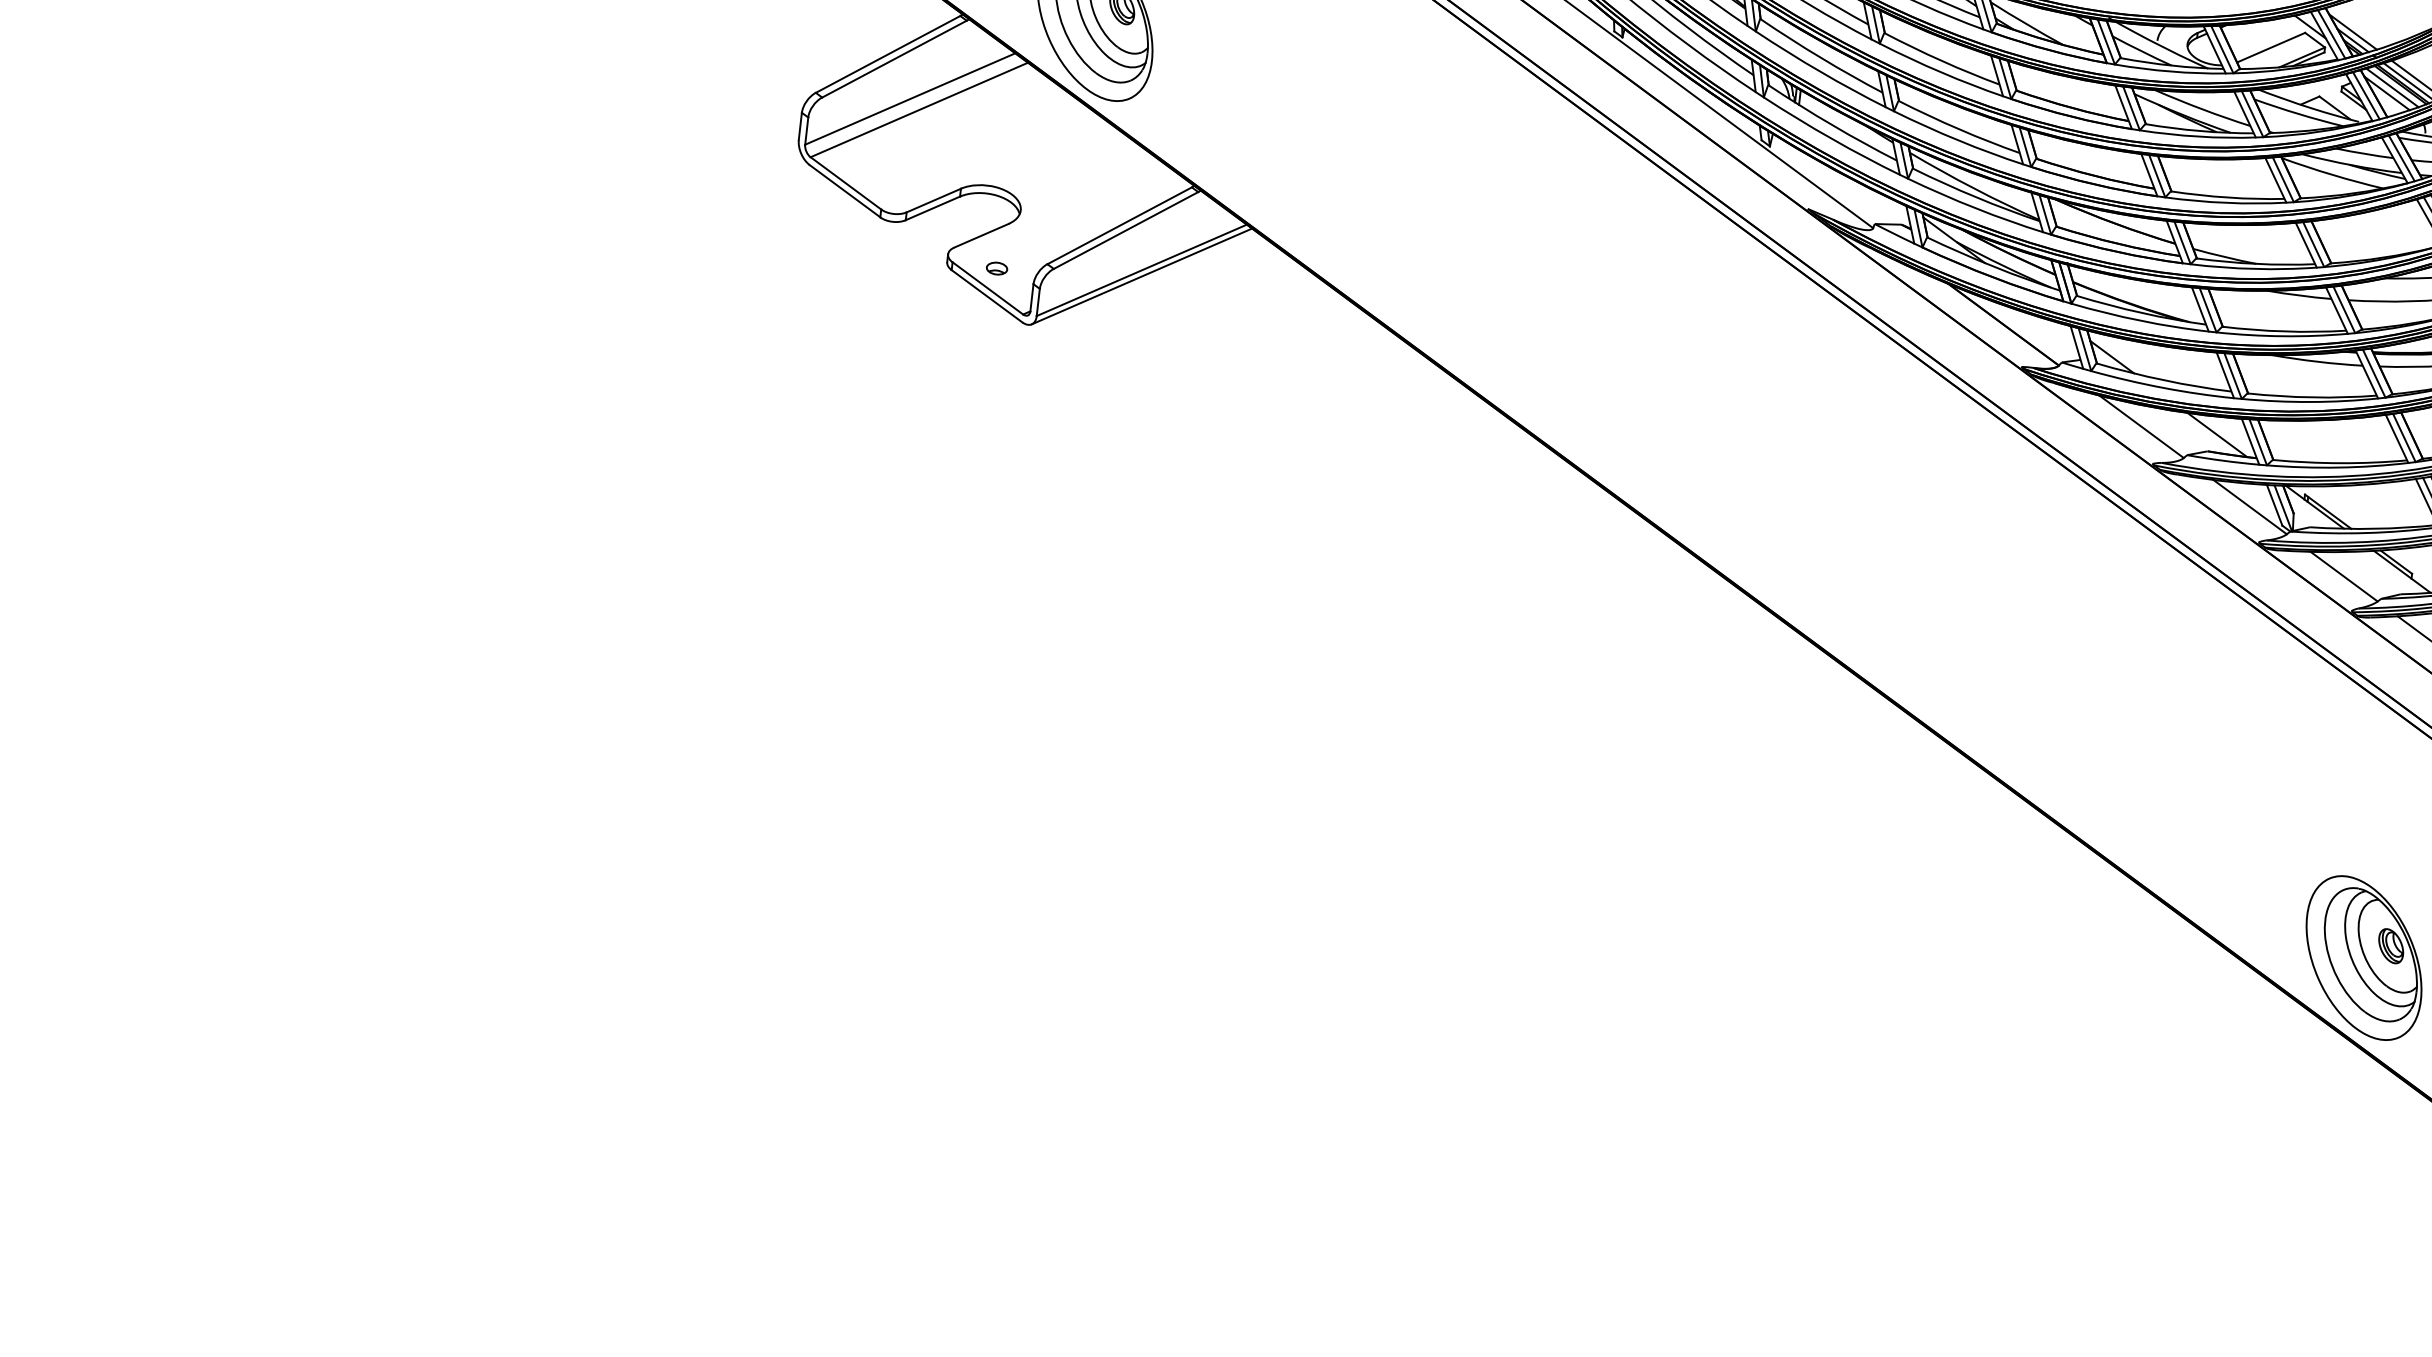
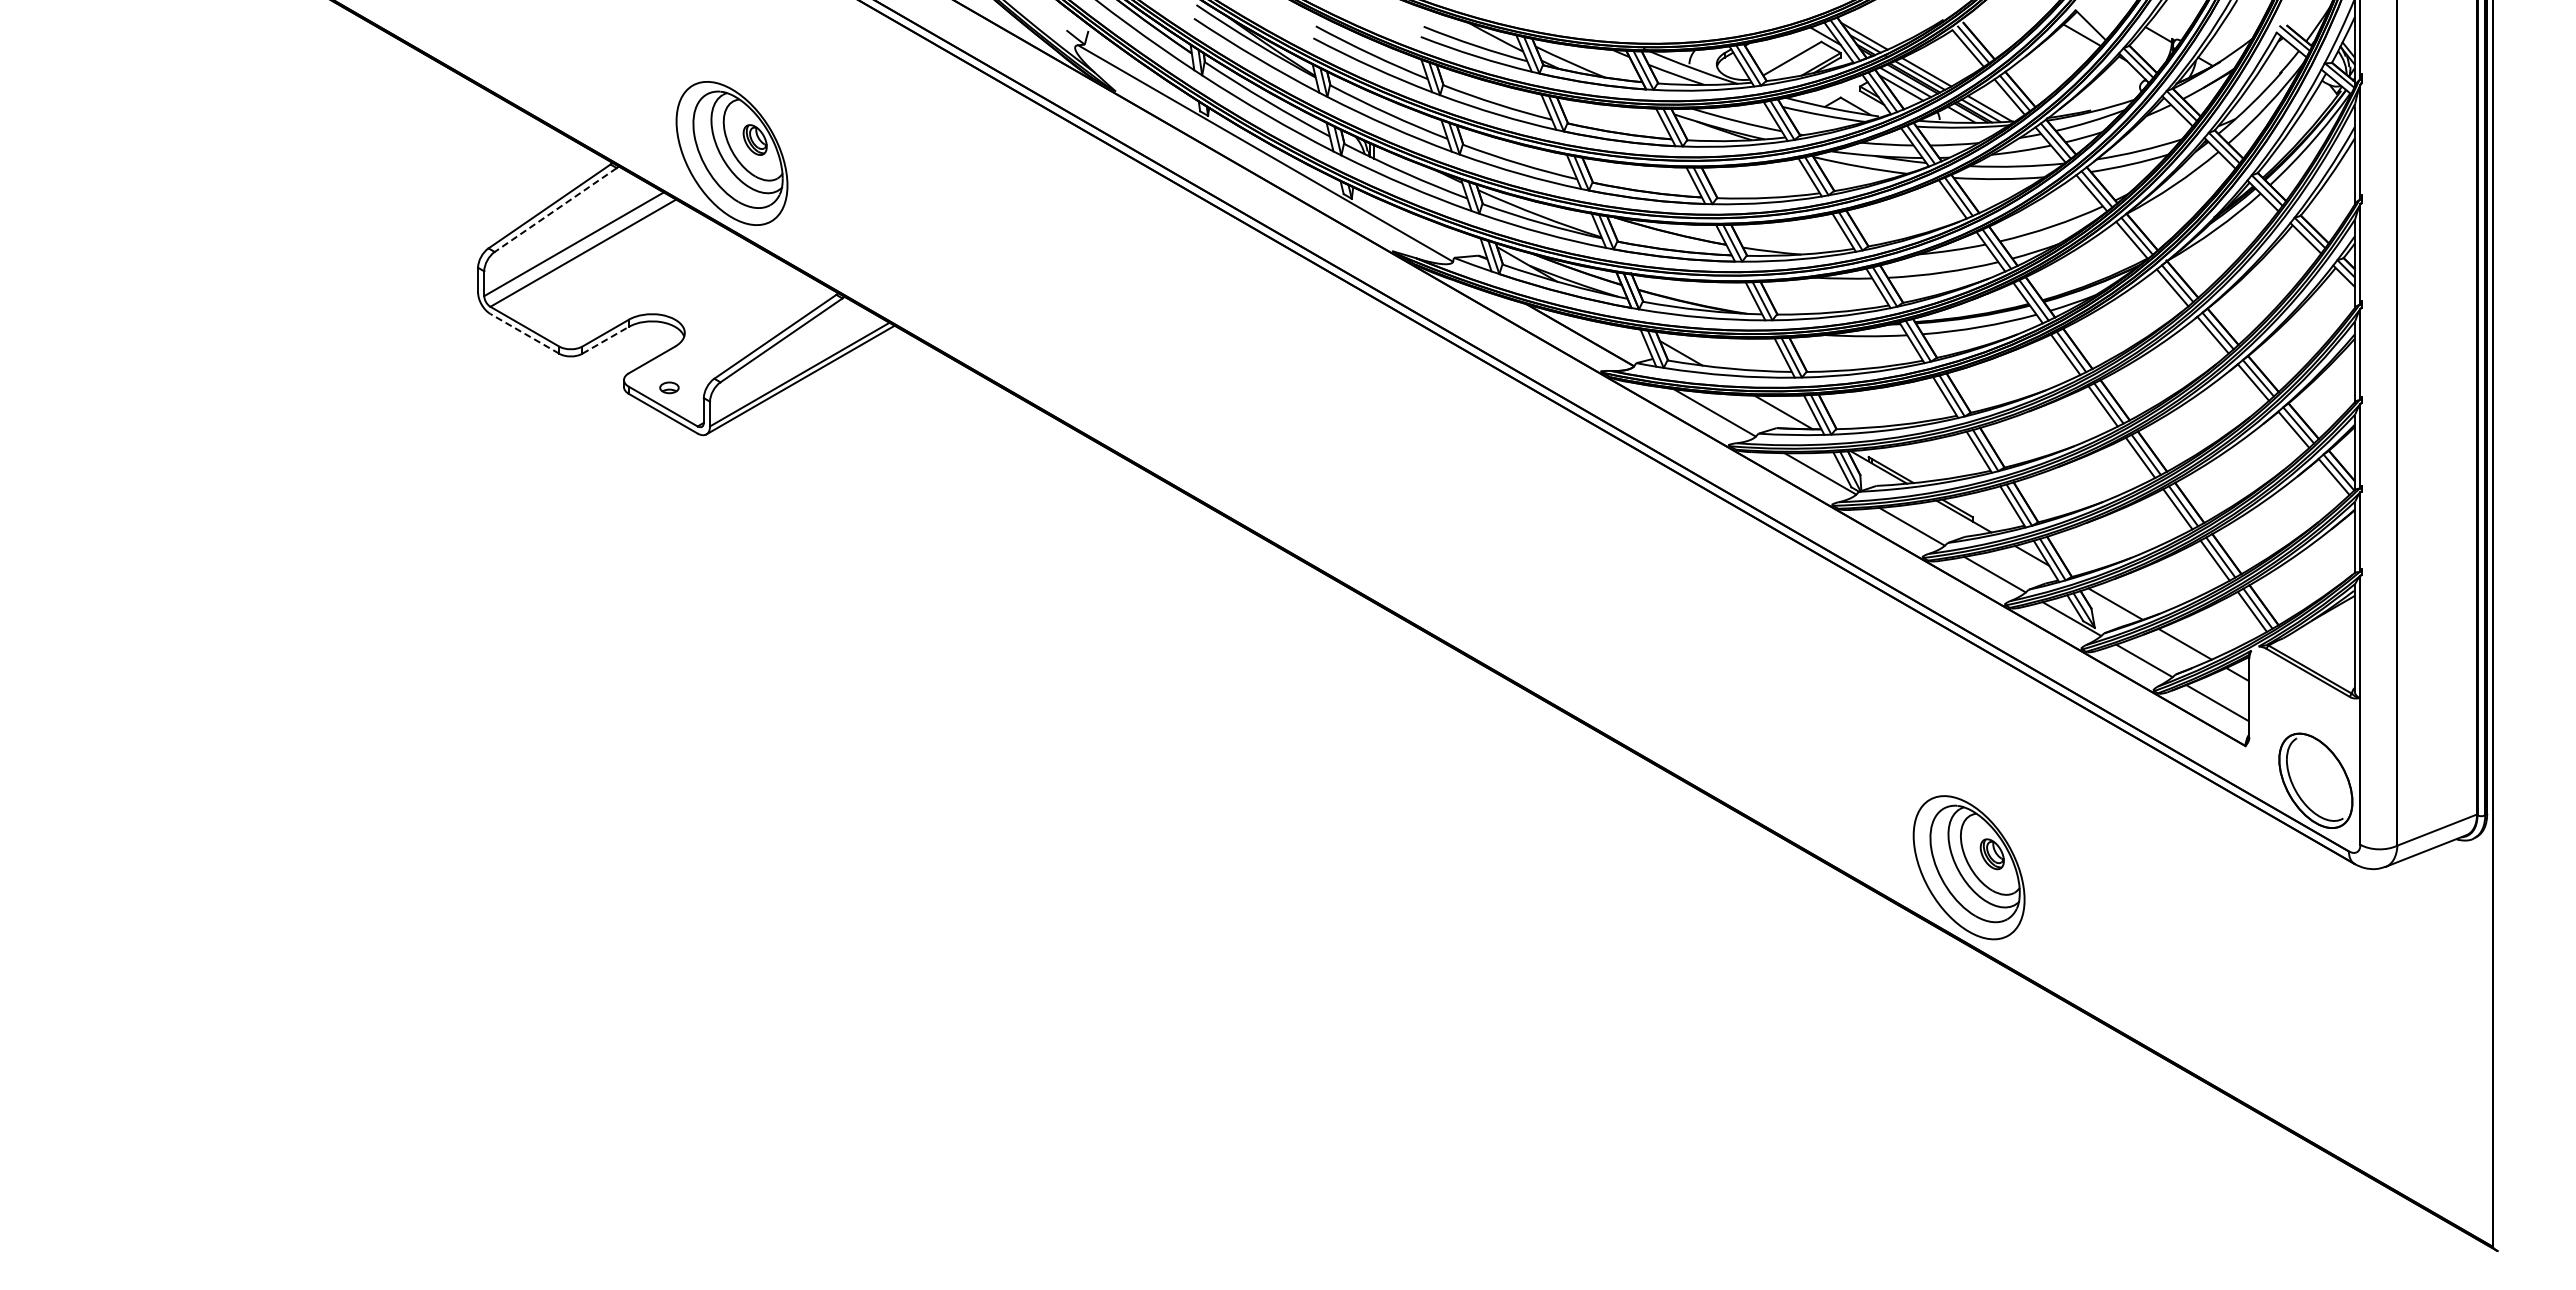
line: (894, 59) -> (555, 210), solid -> dashed
line: (844, 190) -> (524, 333), solid -> dashed
line: (932, 208) -> (605, 340), solid -> dashed

